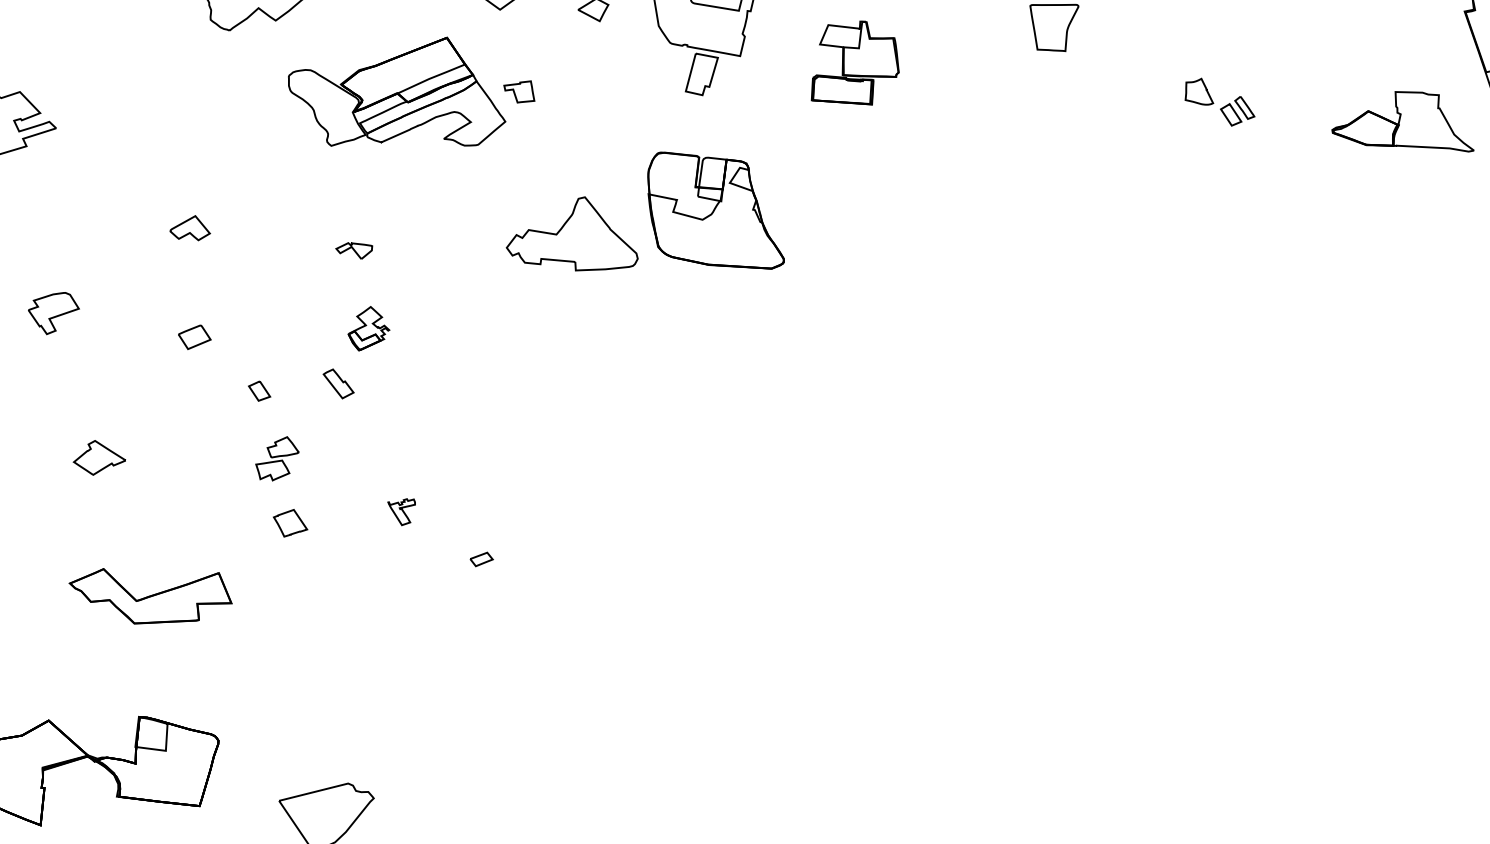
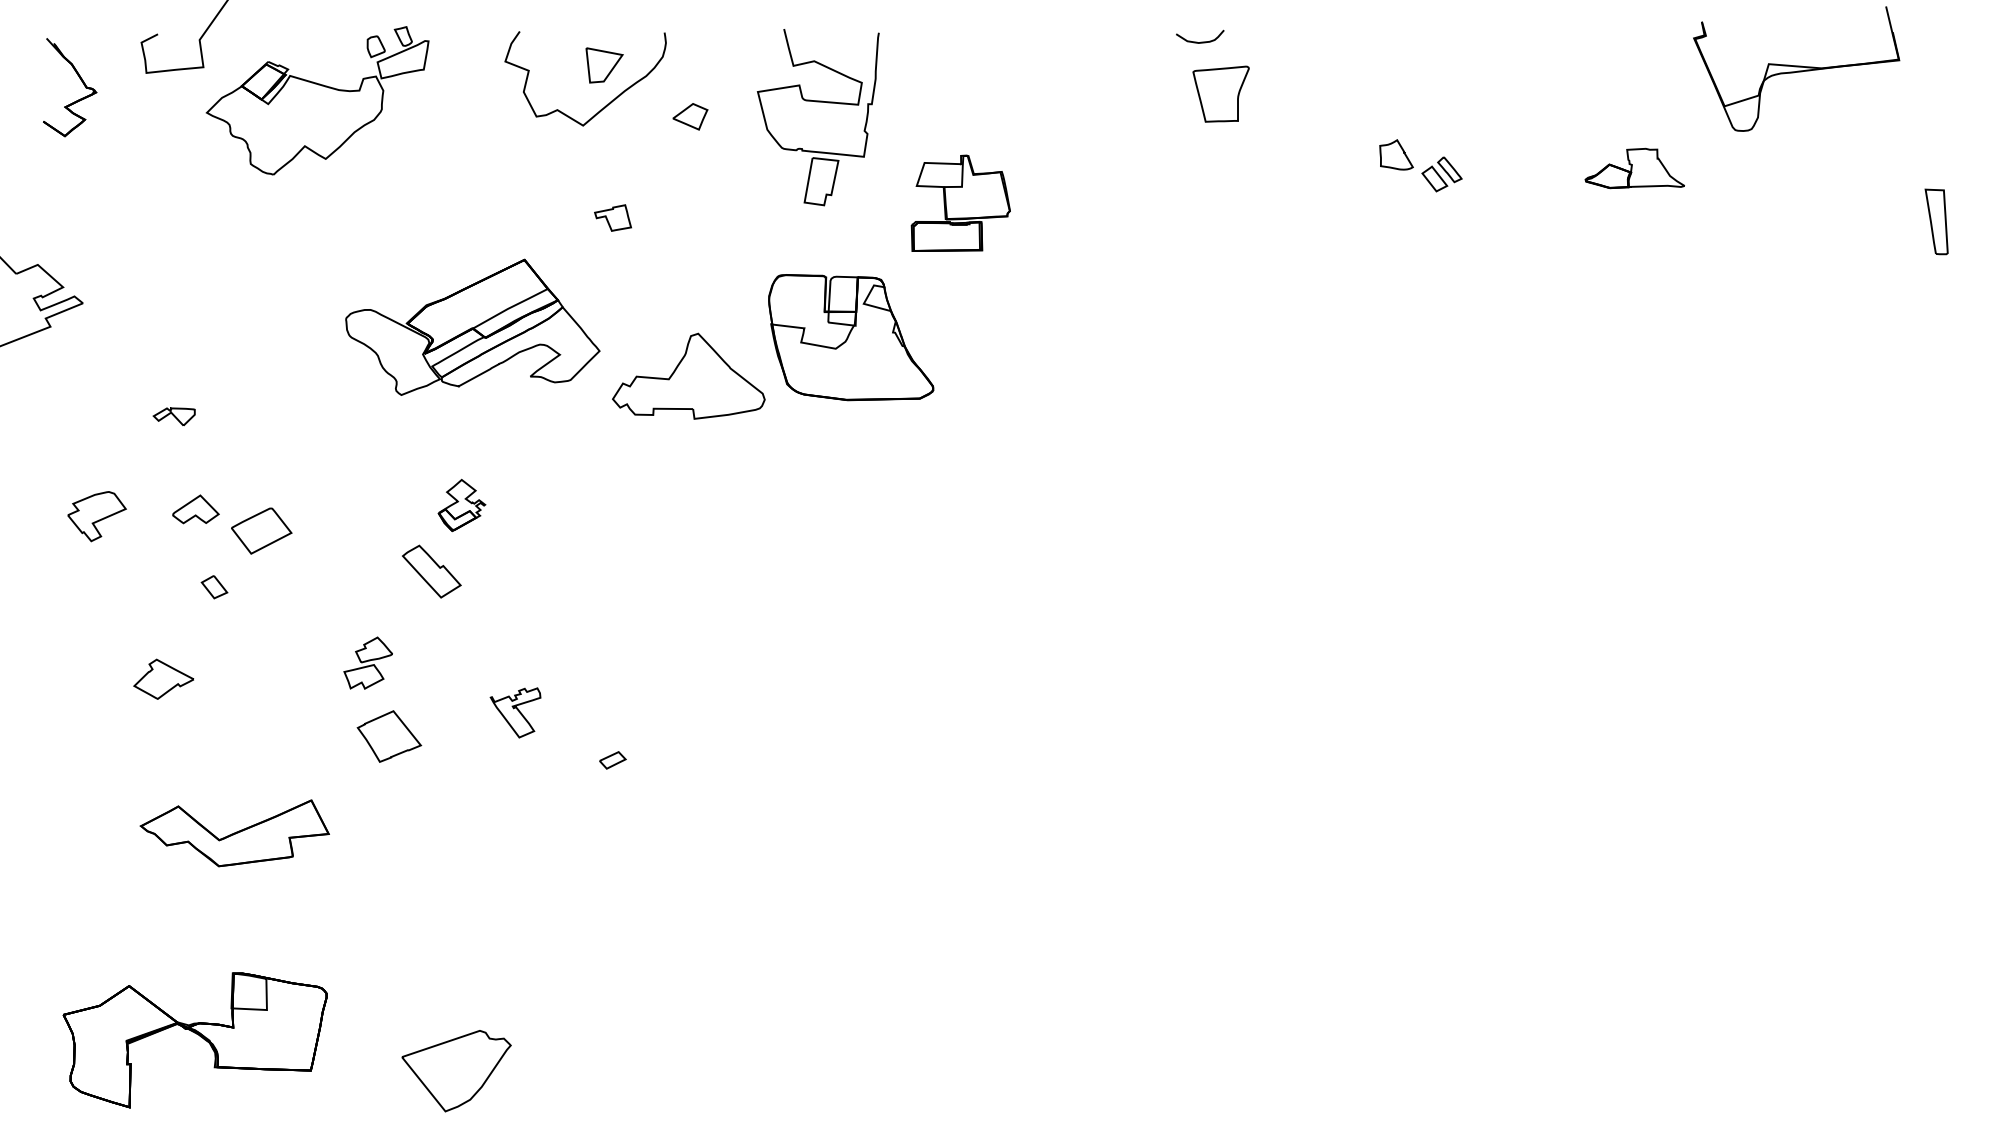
part: (856, 61) -> (960, 202), moved
part: (397, 91) -> (472, 326), moved
part: (1404, 119) -> (1634, 168), size x0.6
part: (190, 227) -> (195, 509), moved
part: (353, 250) -> (173, 416), moved
part: (194, 337) -> (261, 531), size x1.6
part: (338, 383) -> (431, 571), size x1.6
part: (259, 391) -> (214, 587), moved
part: (400, 511) -> (515, 712), size x1.6
part: (290, 523) -> (389, 736), size x1.6

